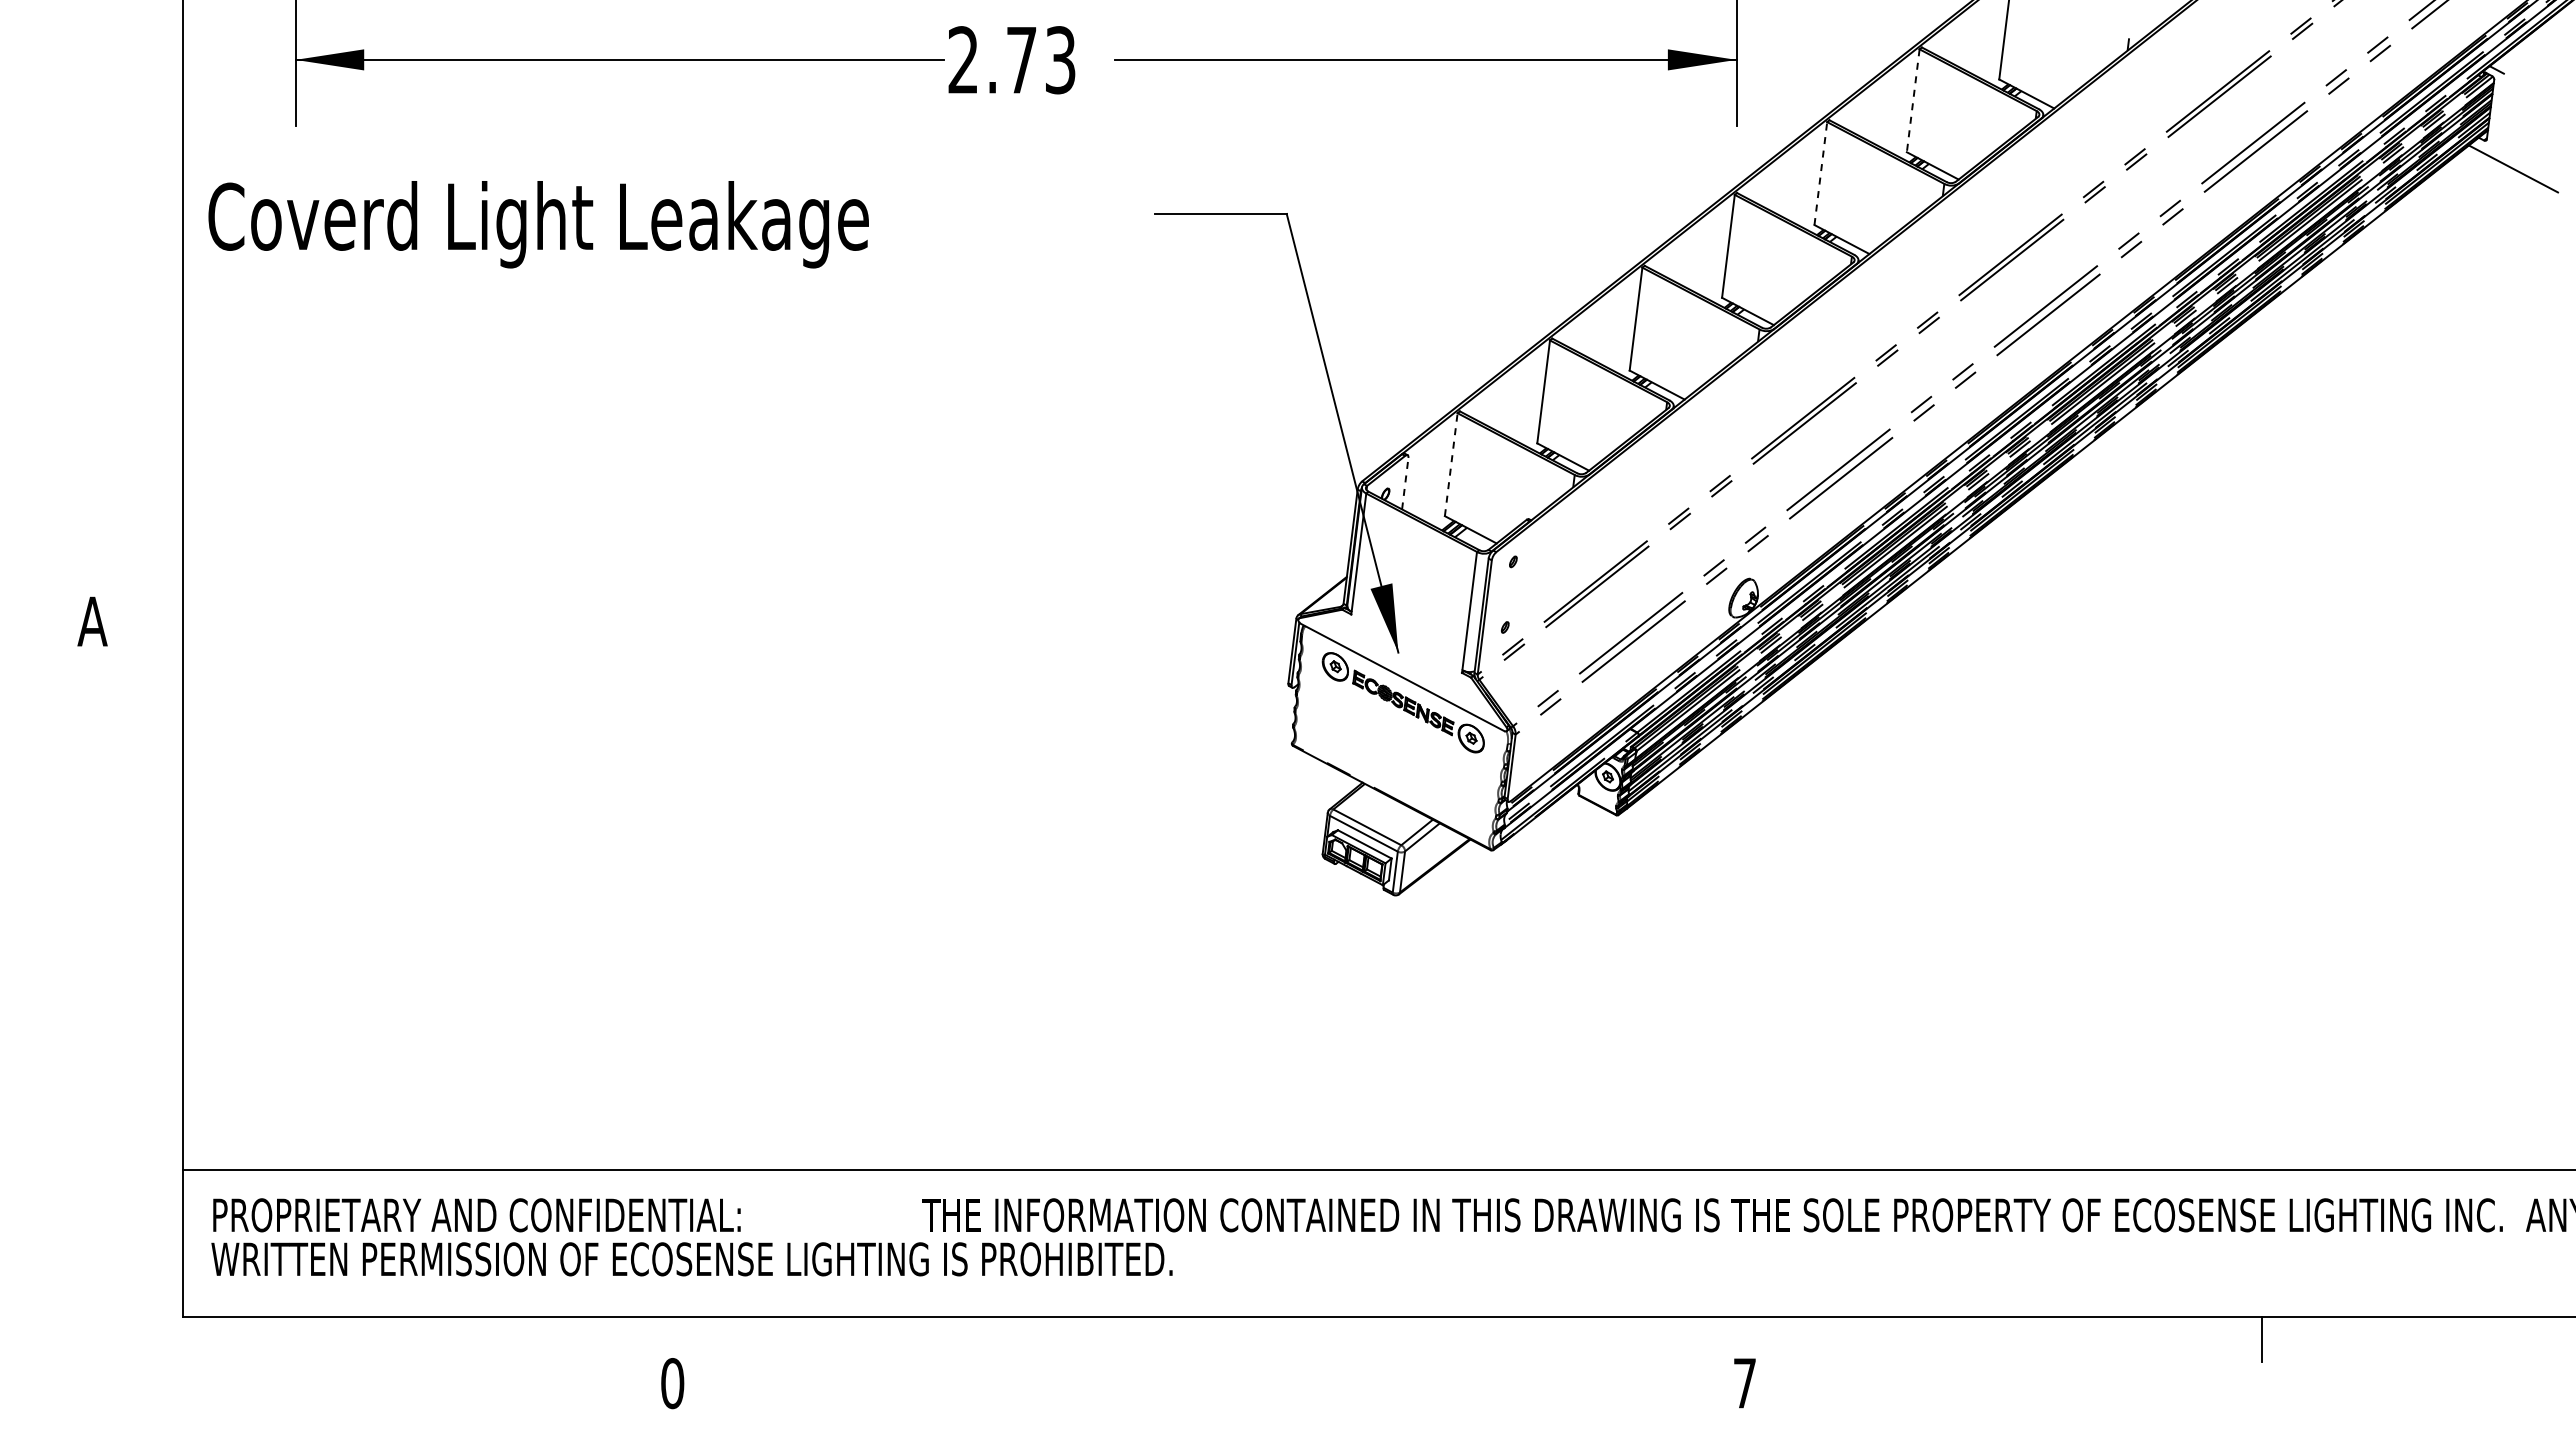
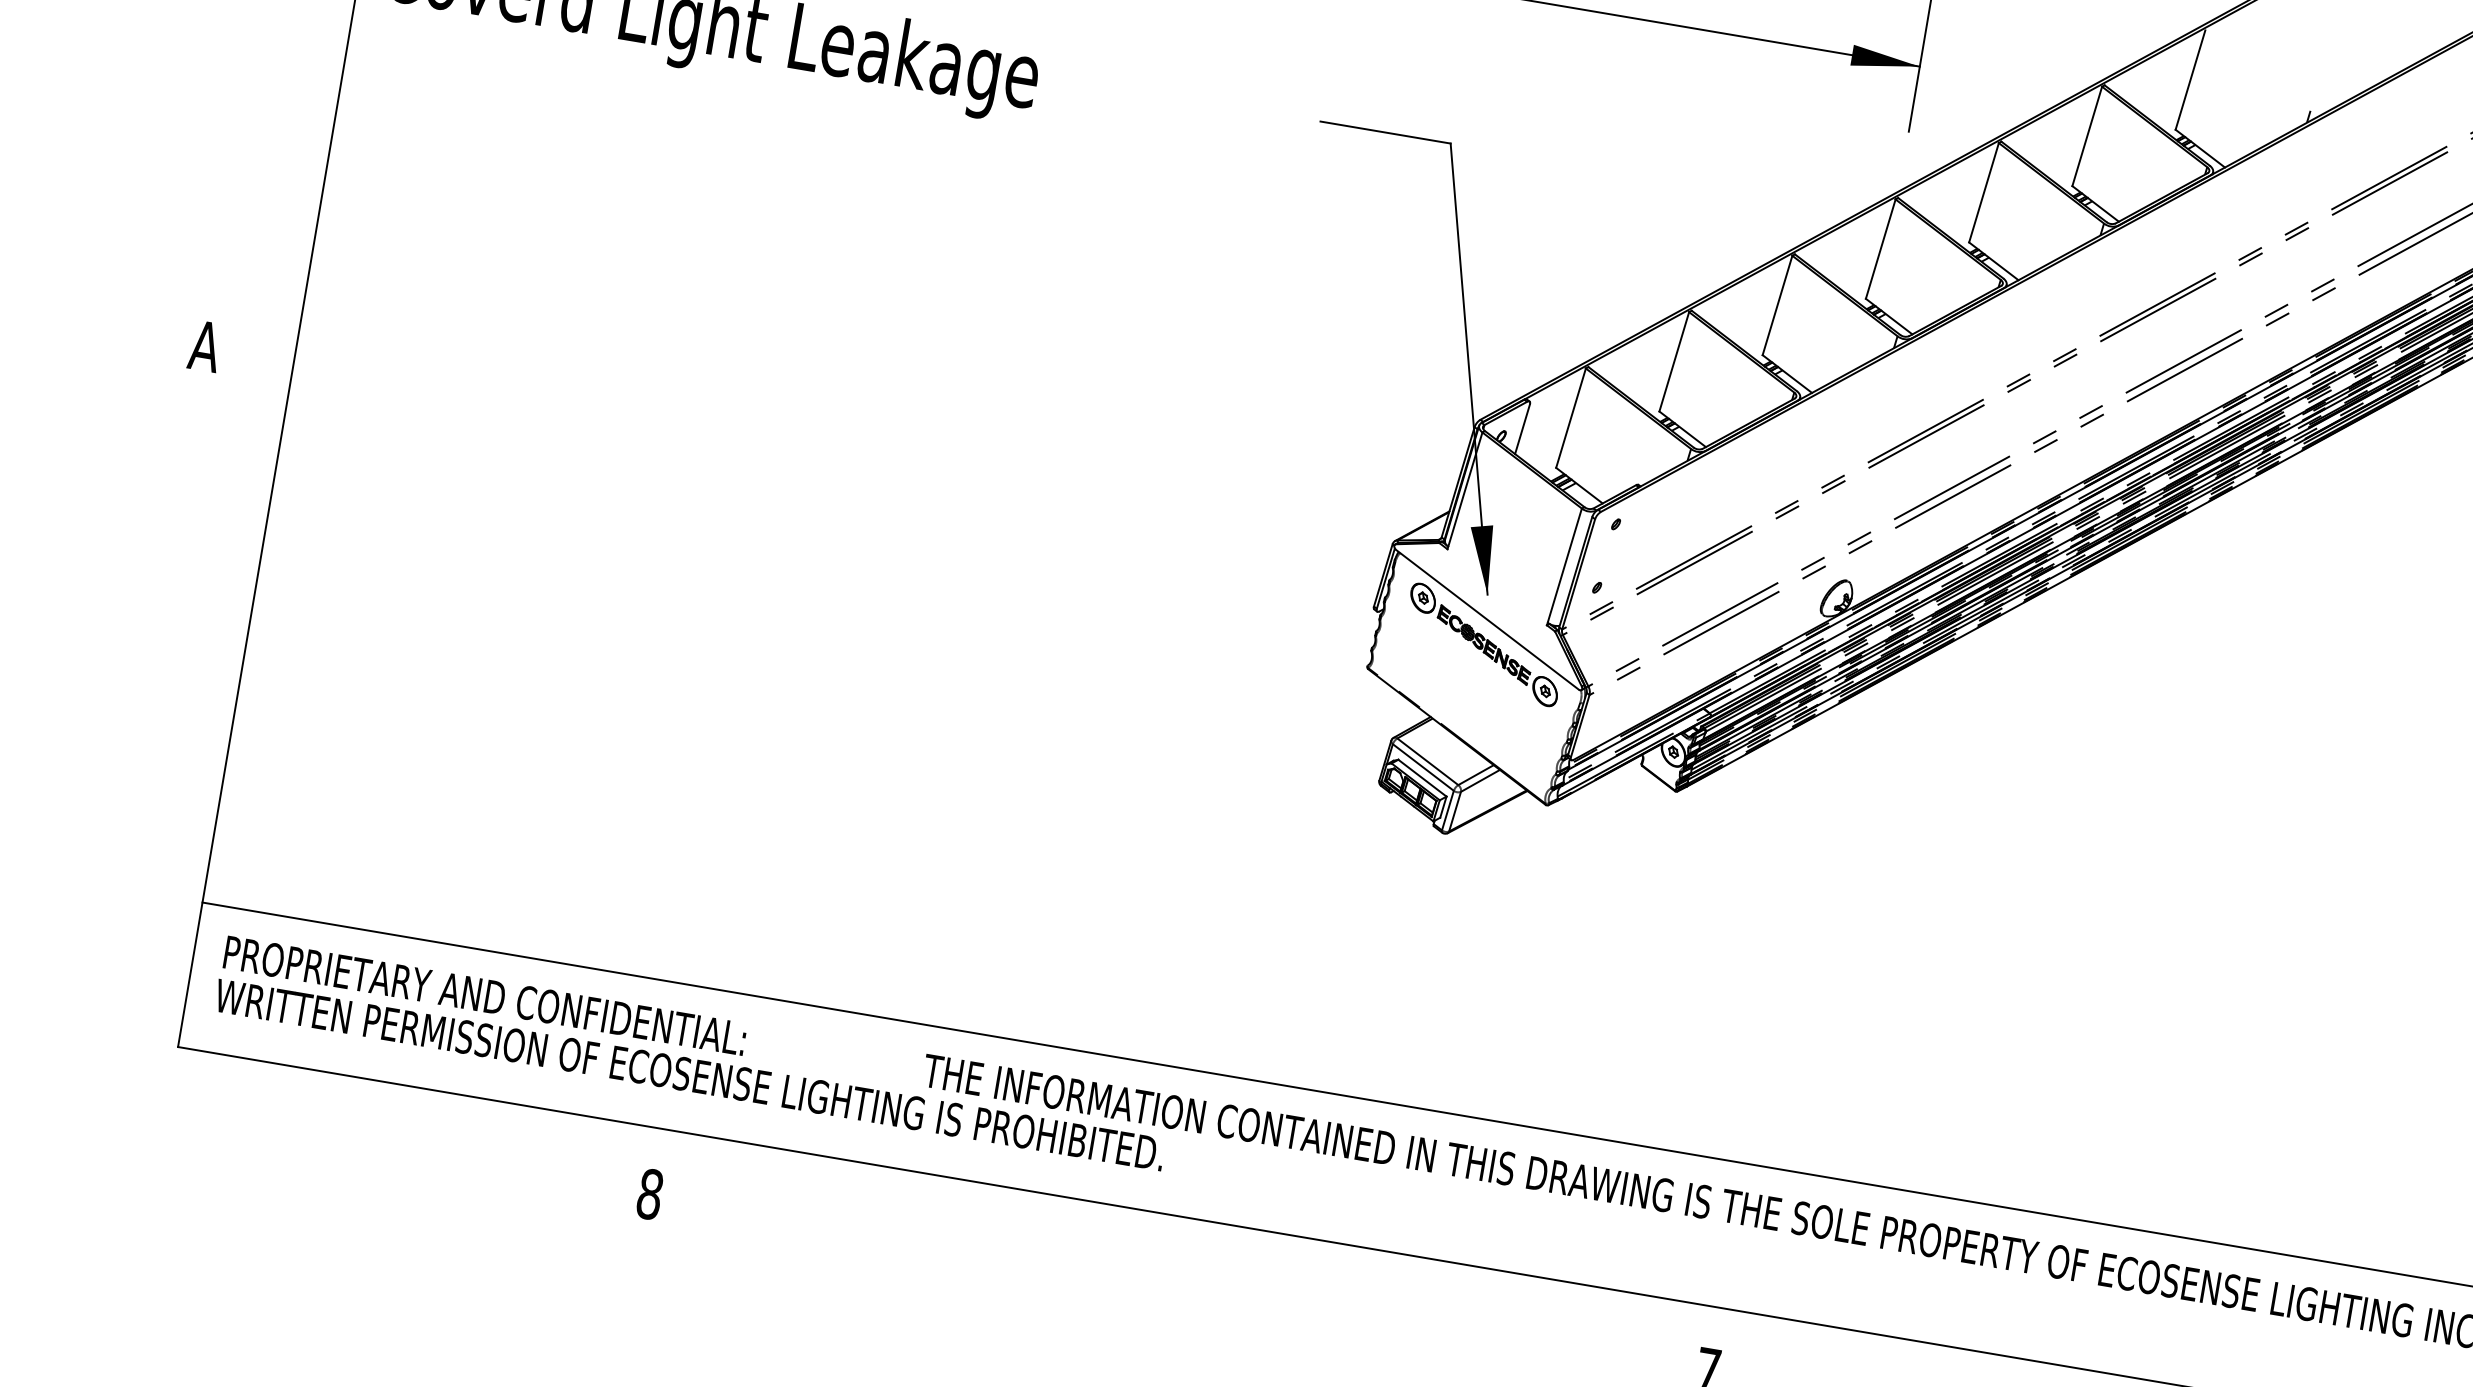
line: (1913, 100) -> (2087, 136), dashed -> solid
line: (1820, 173) -> (1983, 192), dashed -> solid
line: (1451, 464) -> (1571, 418), dashed -> solid
line: (1405, 483) -> (1522, 429), dashed -> solid
text: (672, 1383) -> (649, 1194), 0 -> 8

